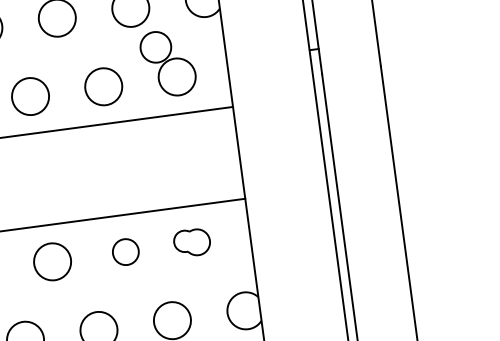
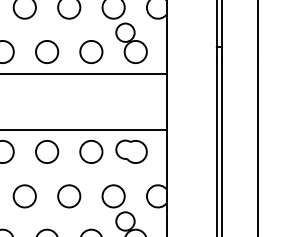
part: (192, 242) -> (131, 151), size x1.43
circle: (125, 251) -> (91, 151), size x1.43

